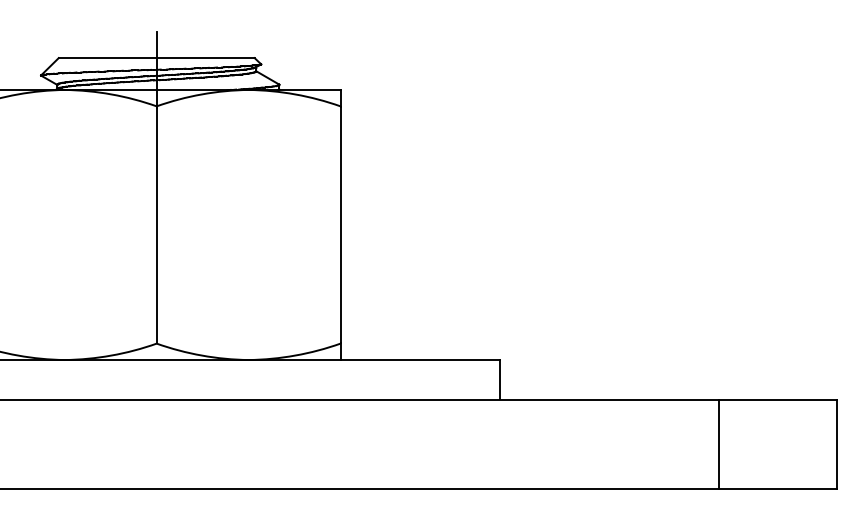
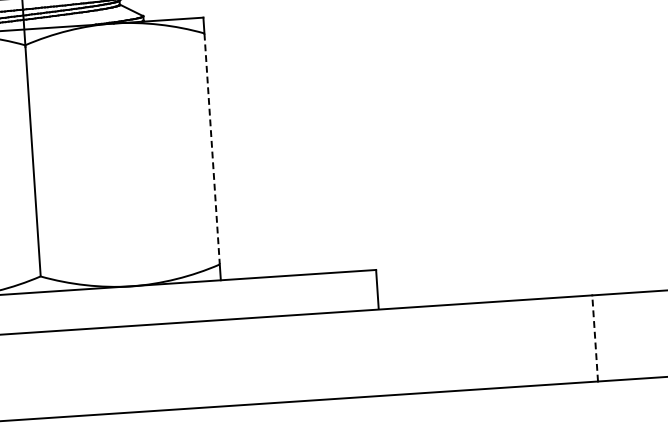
line: (340, 225) -> (211, 149), solid -> dashed
line: (719, 444) -> (595, 338), solid -> dashed

